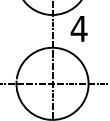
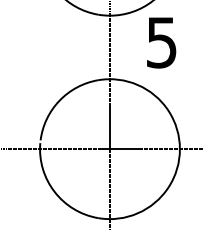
text: (78, 29) -> (160, 43), 4 -> 5

